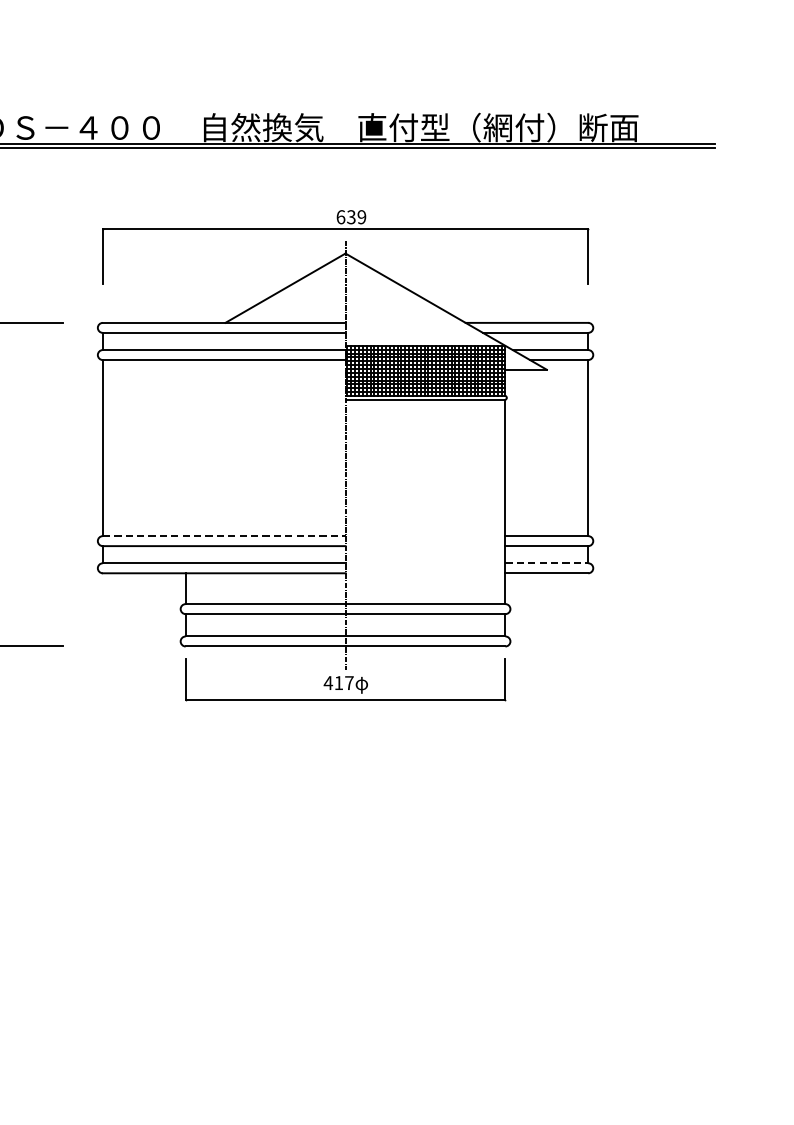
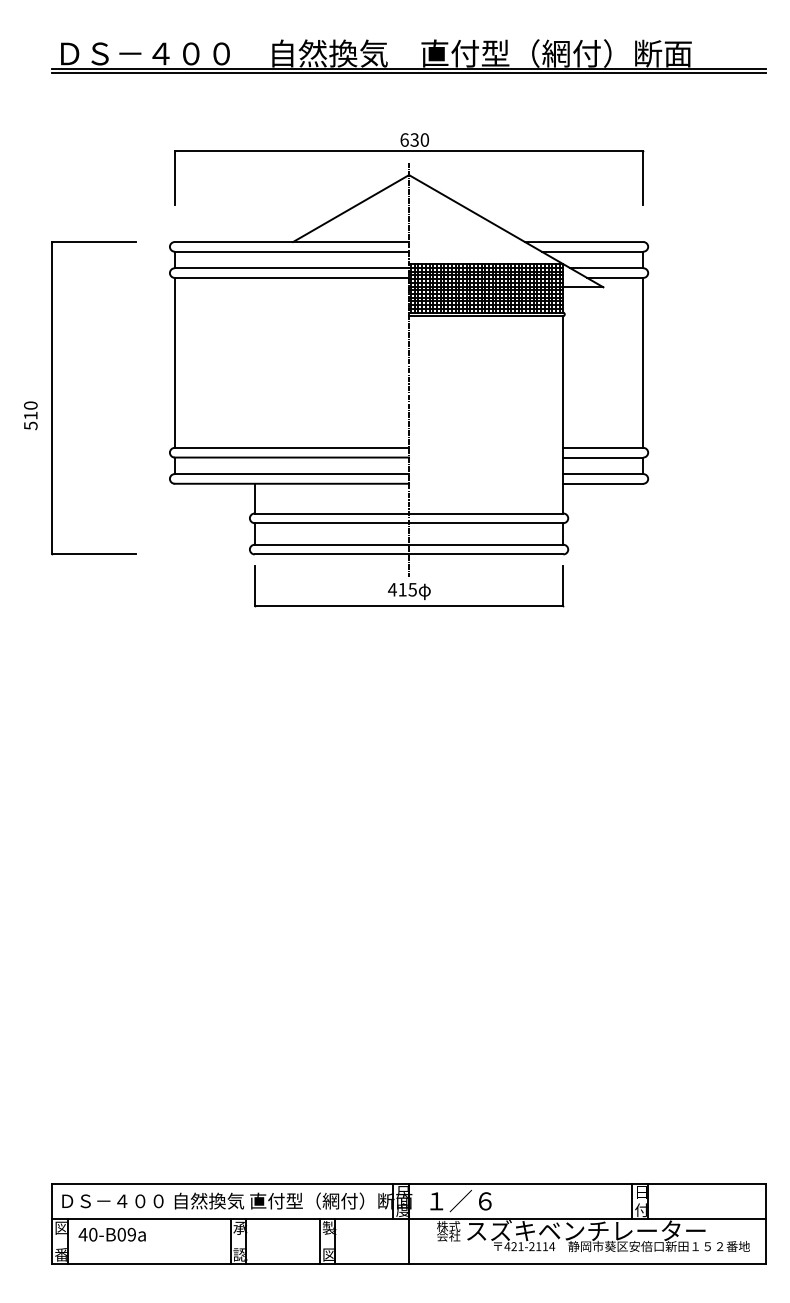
text: (361, 216) -> (424, 139), 639 -> 630
line: (224, 535) -> (292, 447), dashed -> solid
line: (546, 563) -> (603, 474), dashed -> solid
text: (349, 682) -> (412, 589), 417 -> 415

